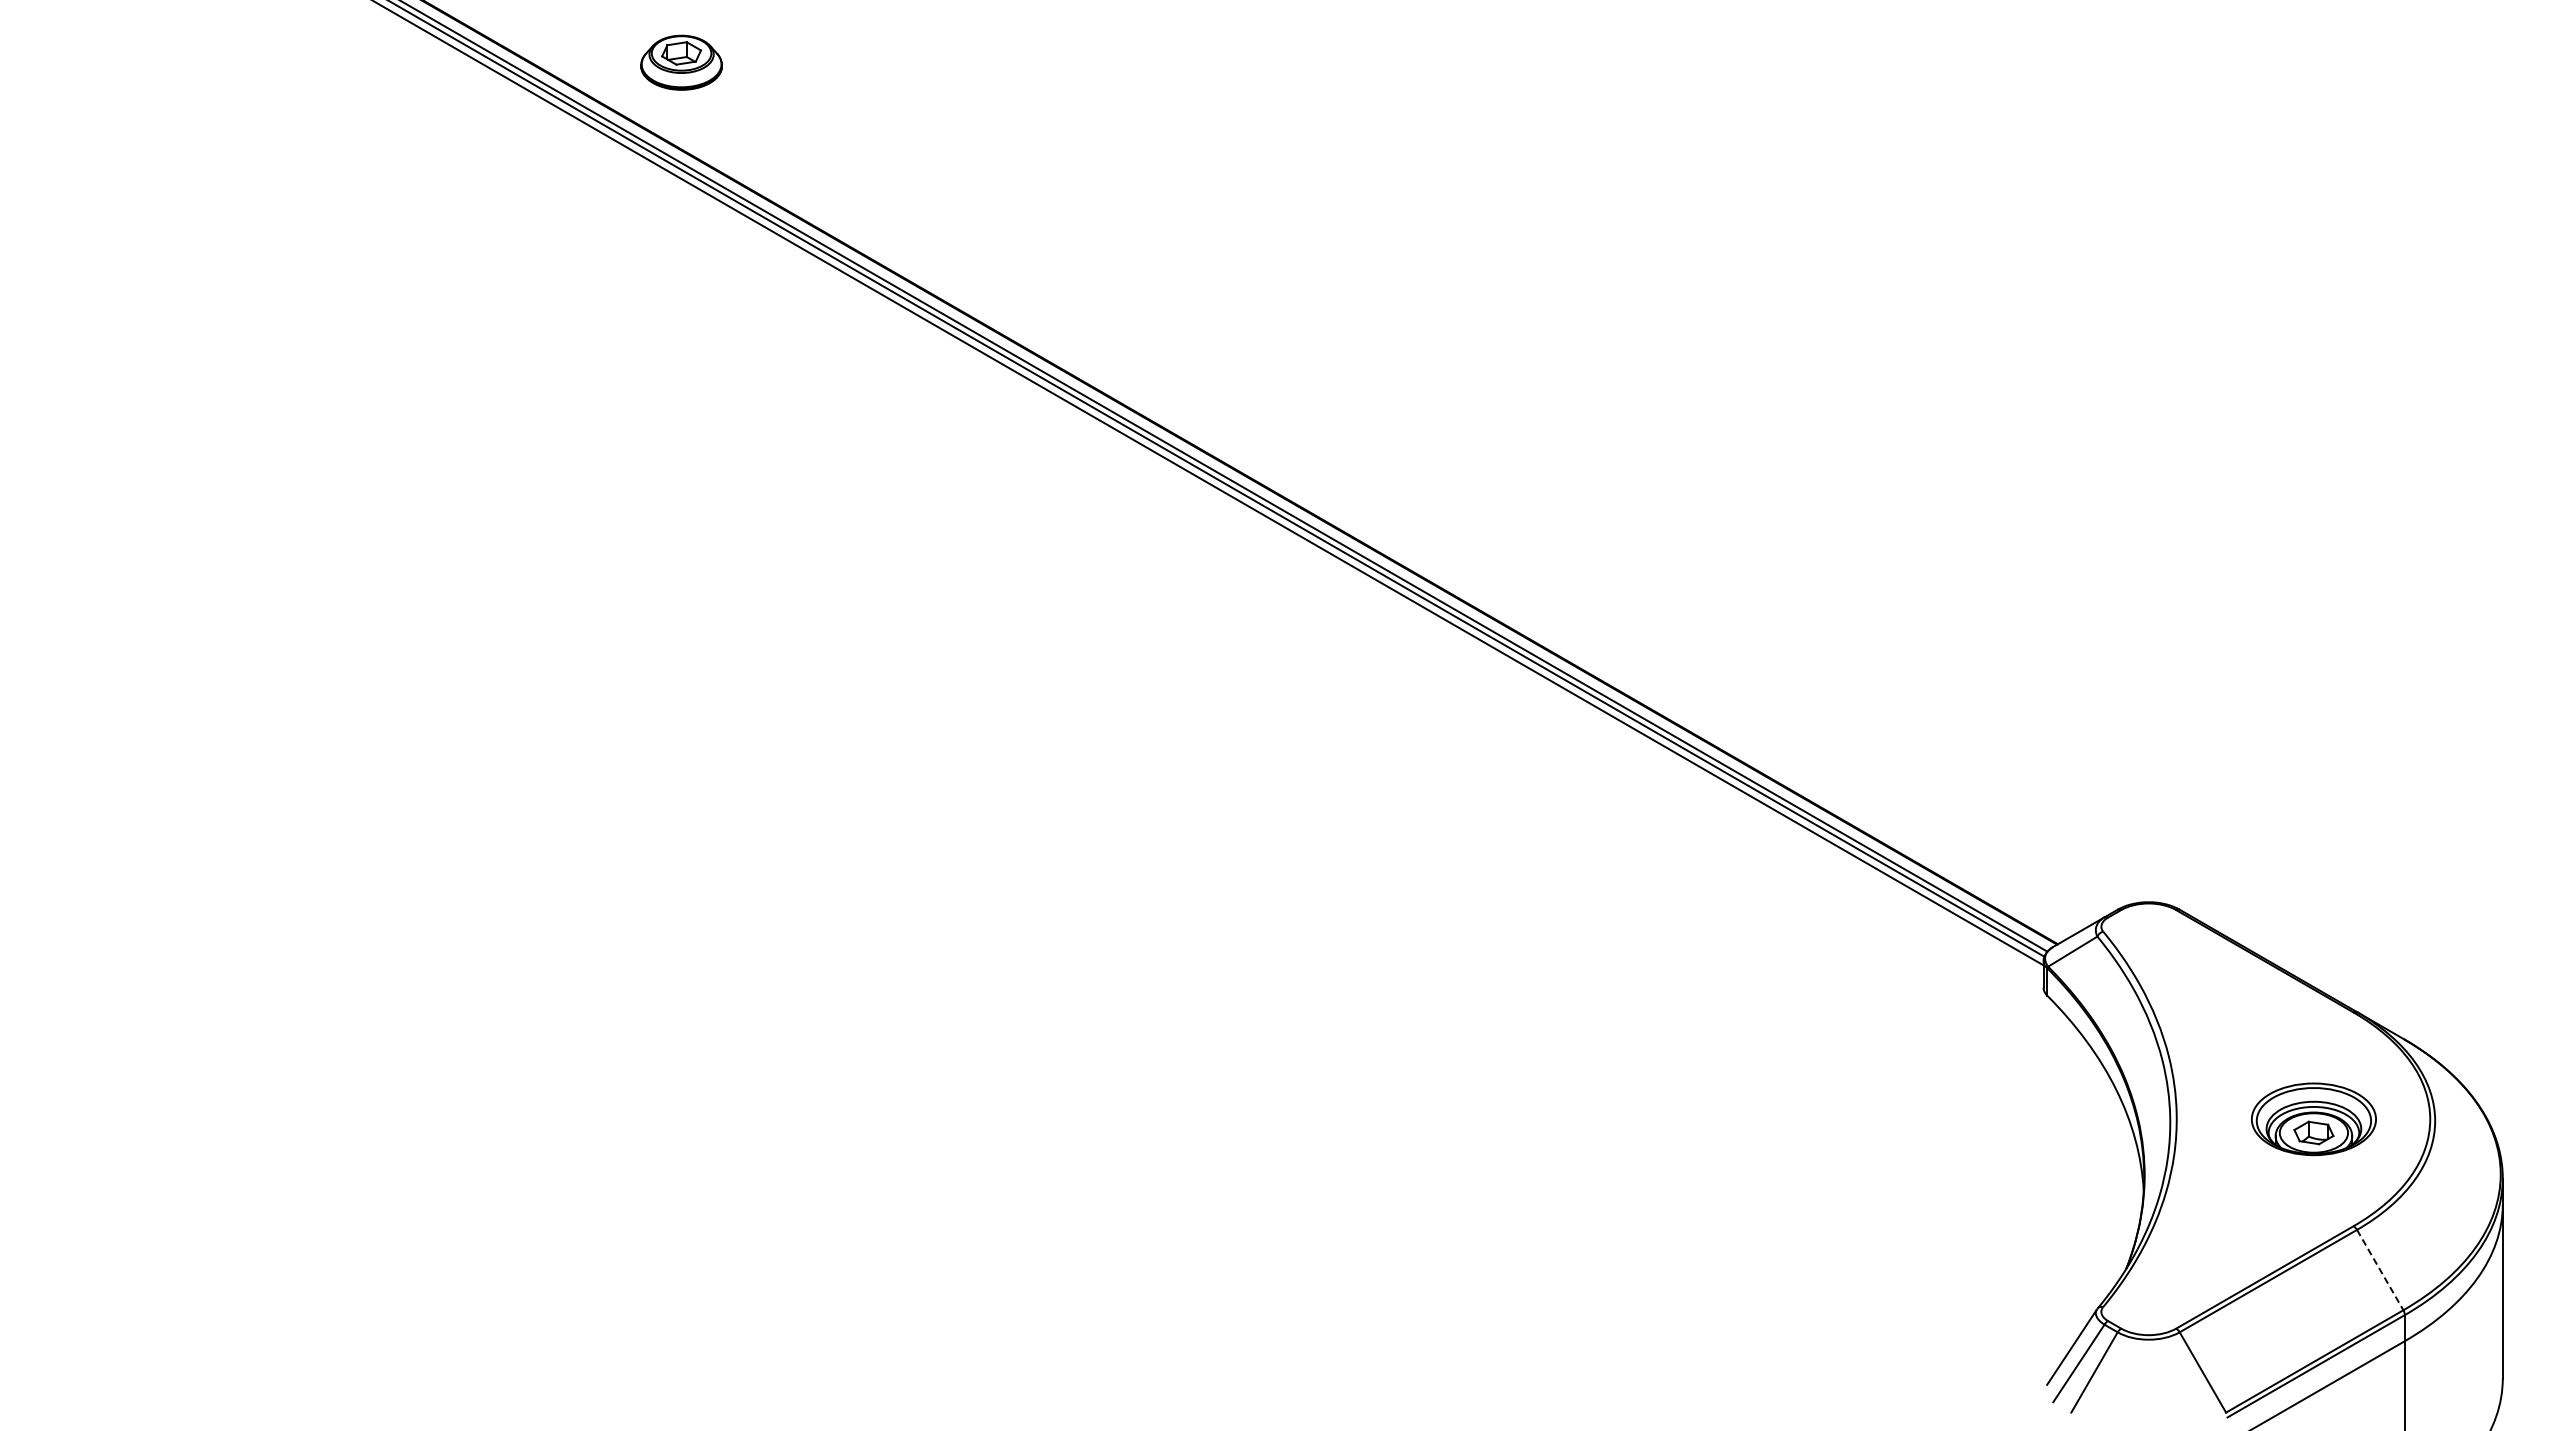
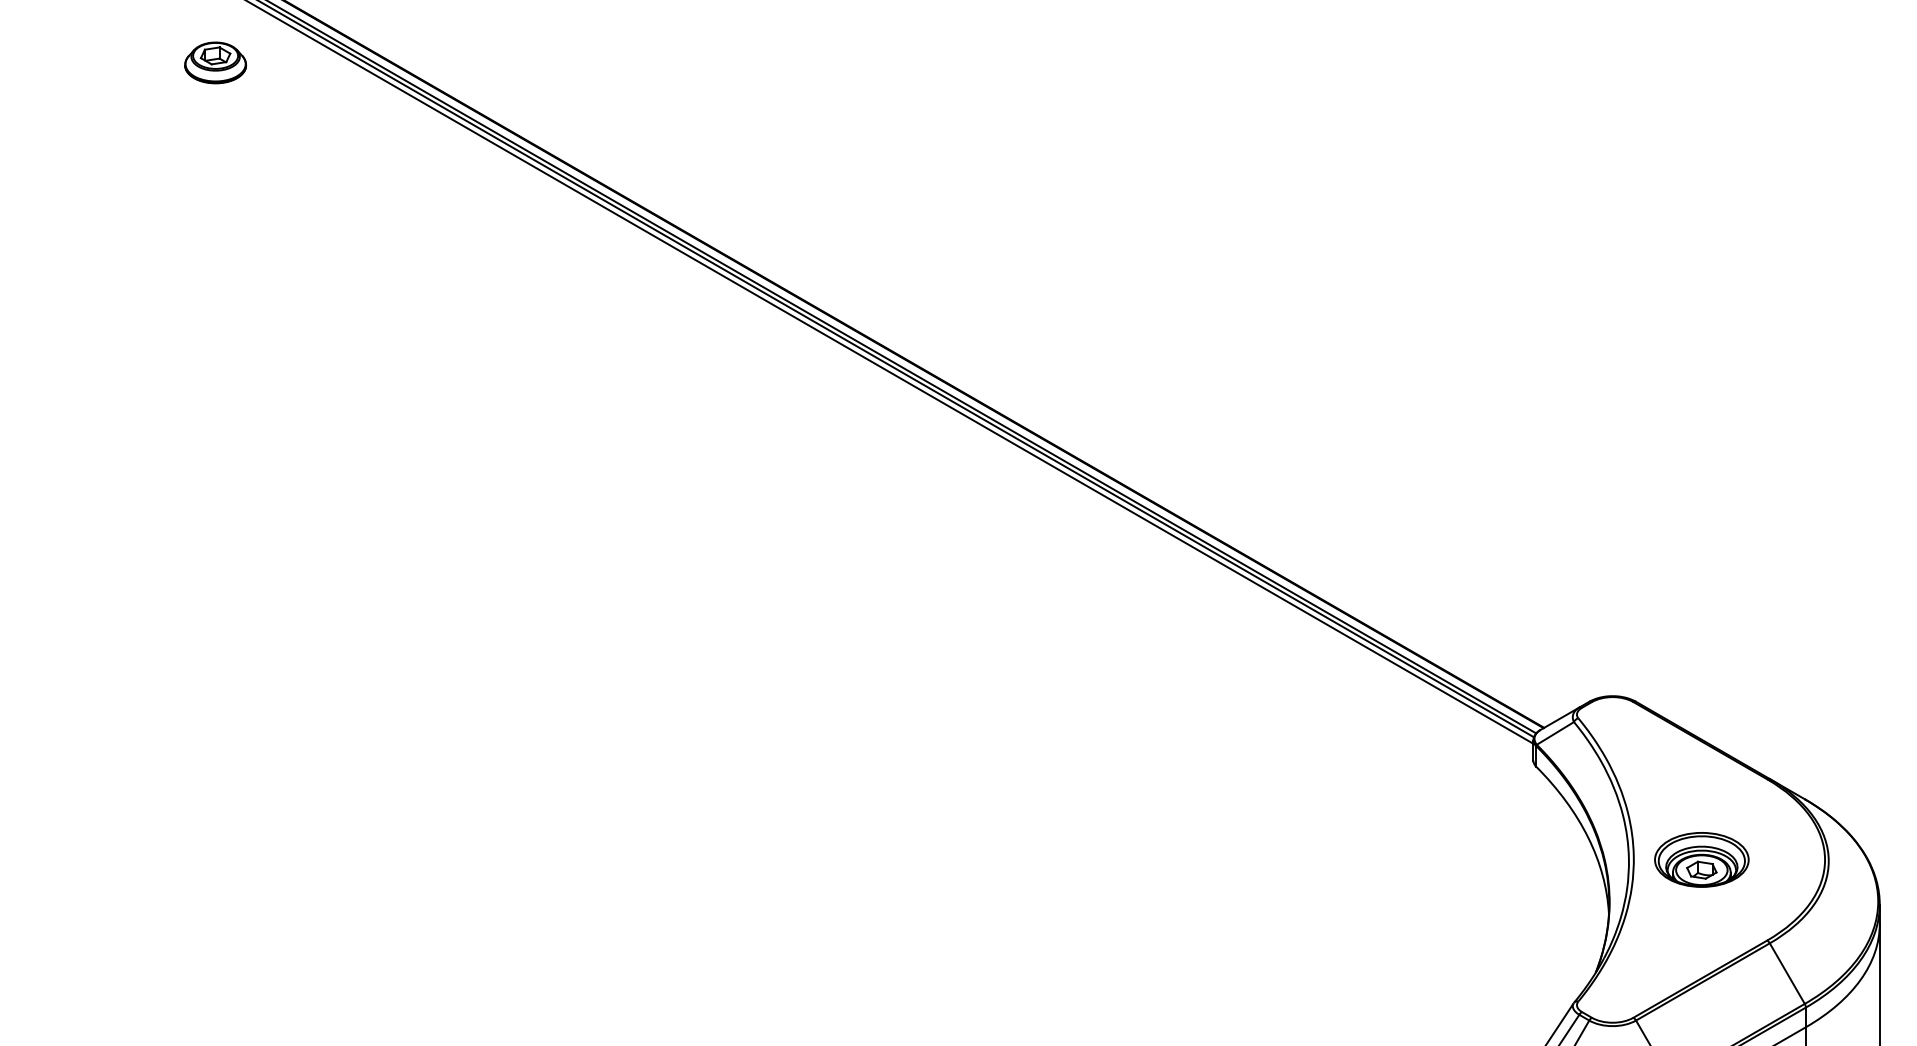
part: (681, 62) -> (215, 62), moved
part: (2313, 1119) -> (1701, 860), moved
line: (2380, 1270) -> (1787, 973), dashed -> solid

